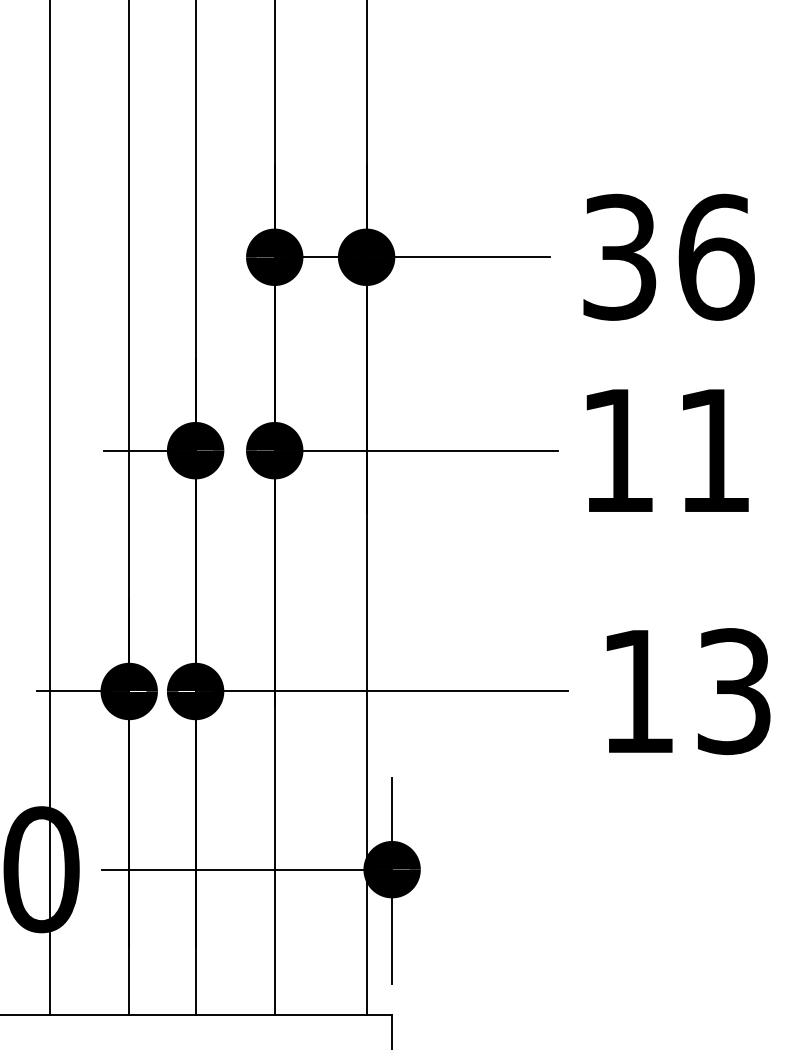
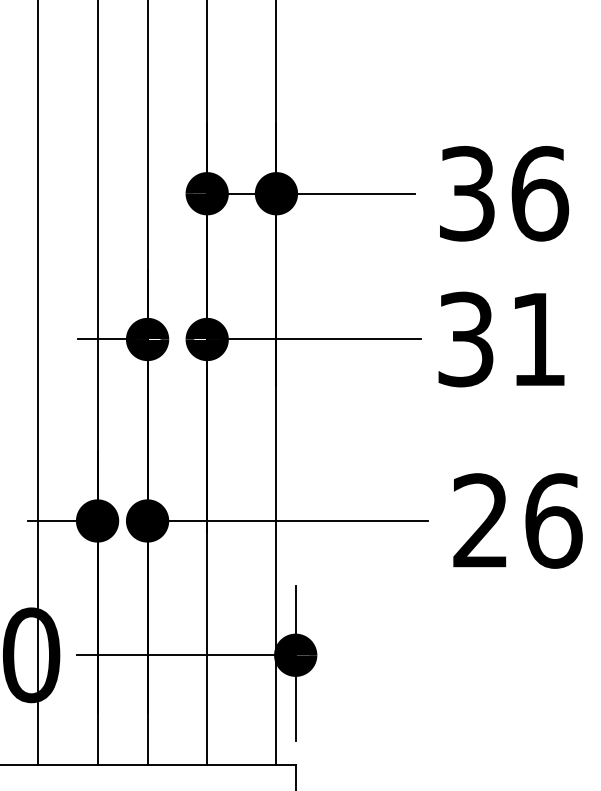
text: (617, 450) -> (465, 339), 11 -> 31
text: (686, 690) -> (517, 520), 13 -> 26

